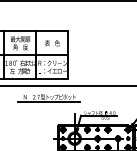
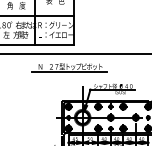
part: (48, 98) -> (68, 68), moved

